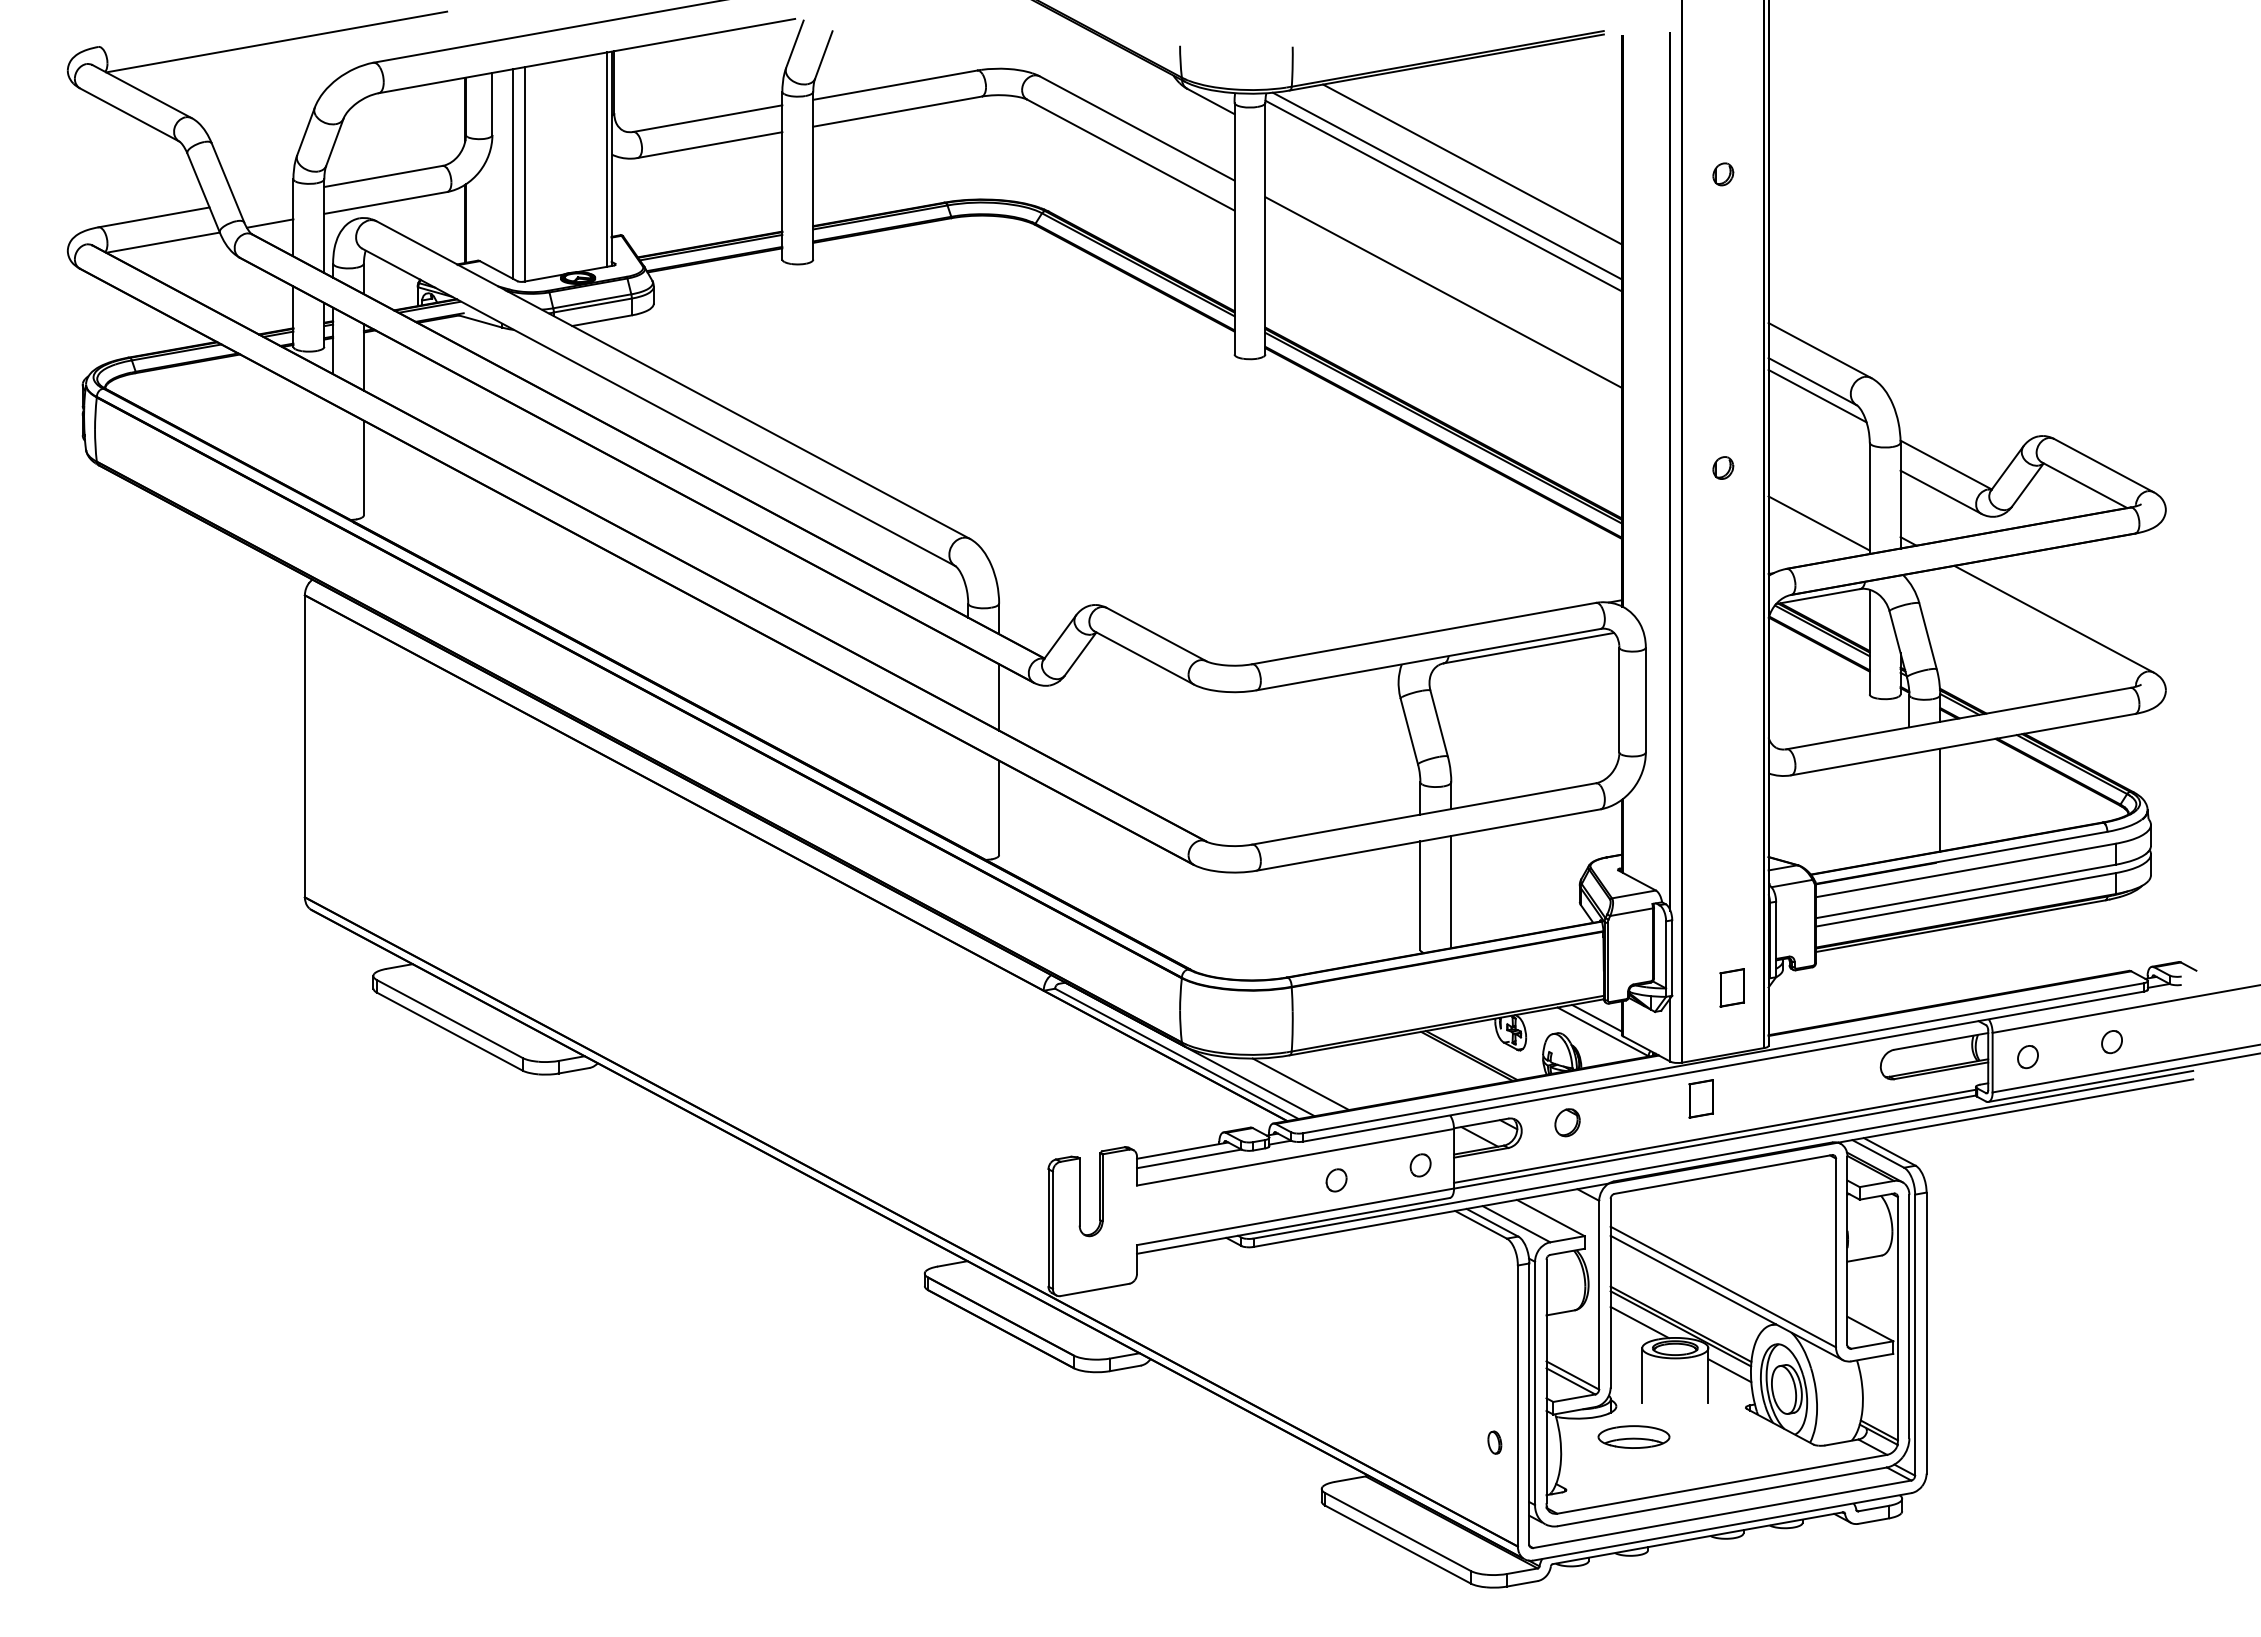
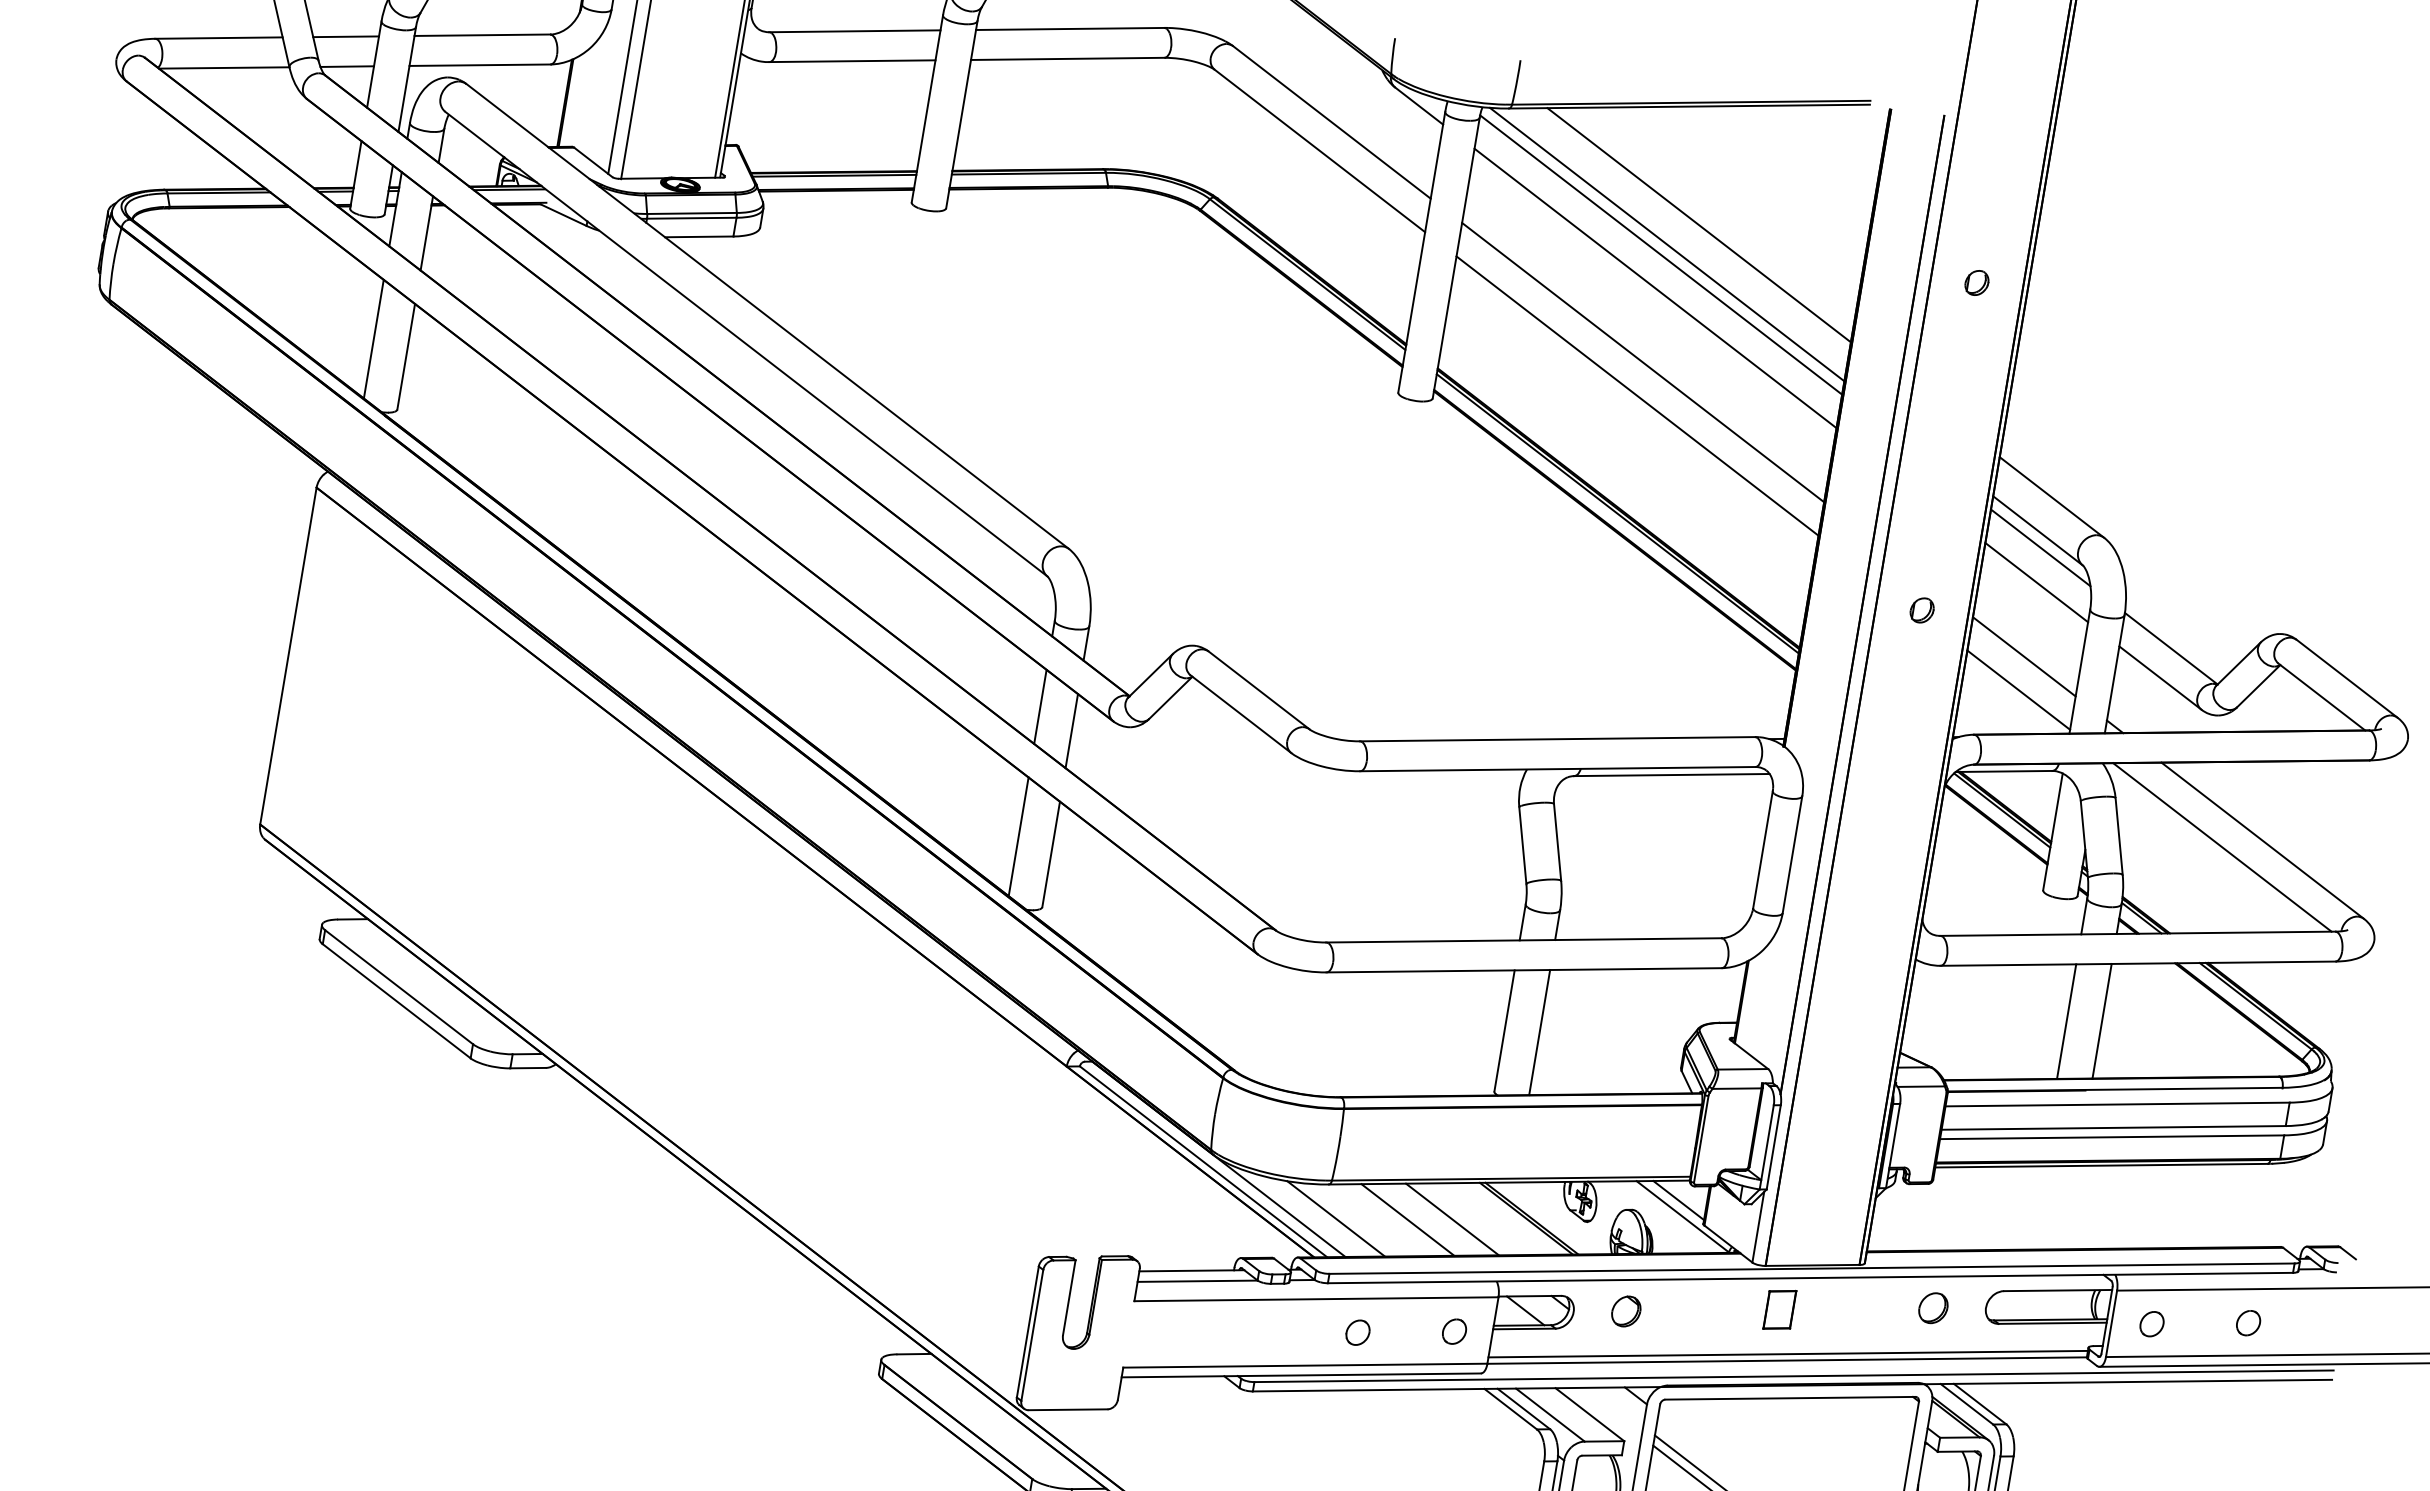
line: (264, 197) -> (345, 36), added
line: (1443, 225) -> (1655, 287), added
line: (1443, 322) -> (1637, 395), added
line: (1818, 426) -> (2036, 581), added
line: (333, 457) -> (374, 339), added
line: (1818, 493) -> (2023, 656), added
line: (2019, 630) -> (2222, 846), added
line: (968, 680) -> (1040, 706), added
line: (968, 797) -> (1018, 836), added
line: (1909, 805) -> (2066, 1021), added
part: (1731, 987) -> (1834, 1191), removed
line: (1402, 1067) -> (1452, 1219), added
line: (1363, 1074) -> (1407, 1219), added
part: (1834, 1074) -> (1932, 1307), added

